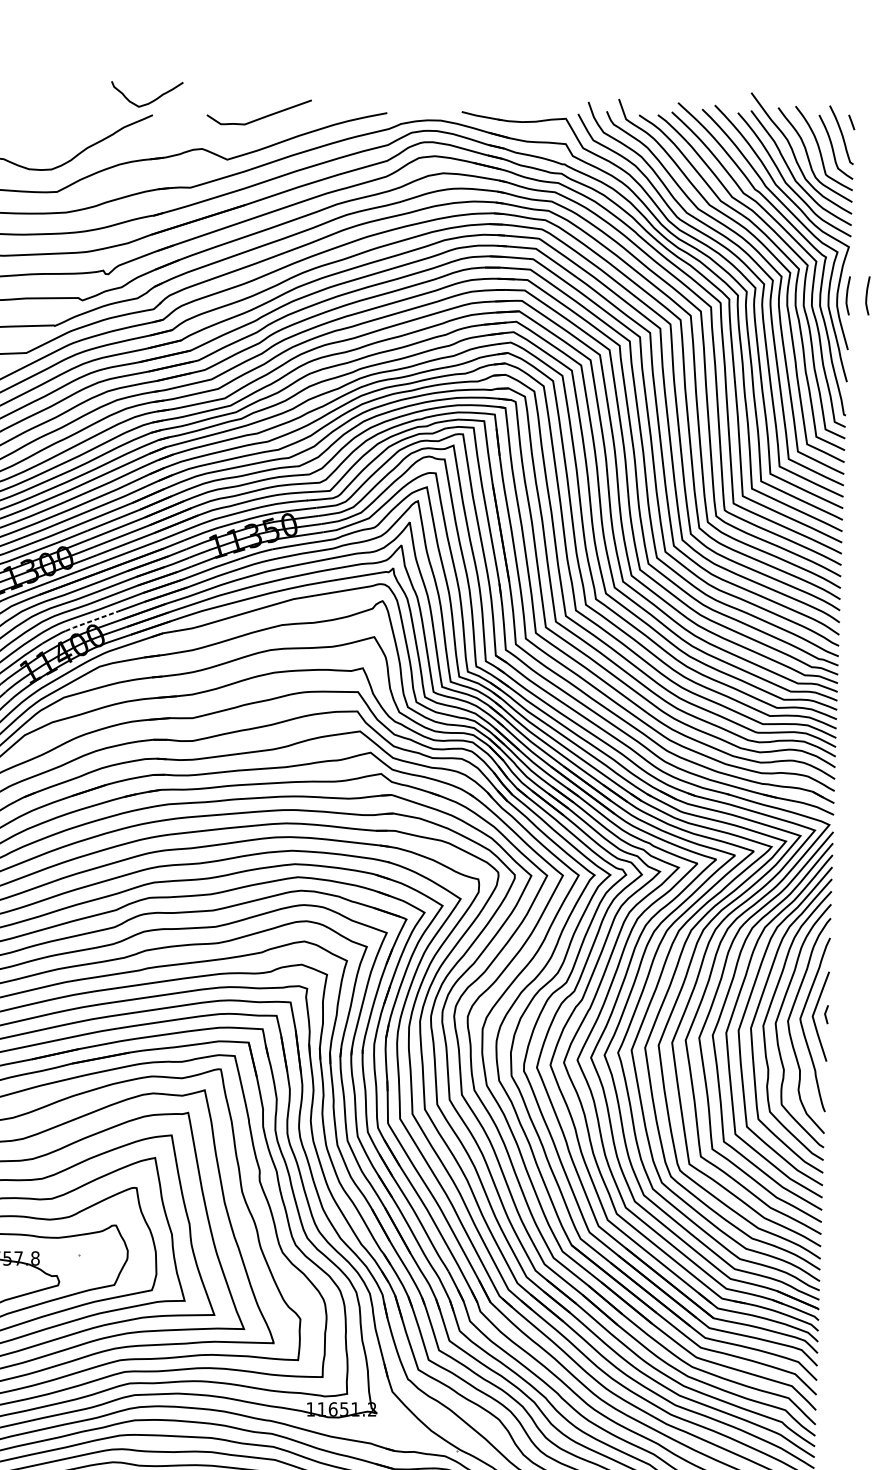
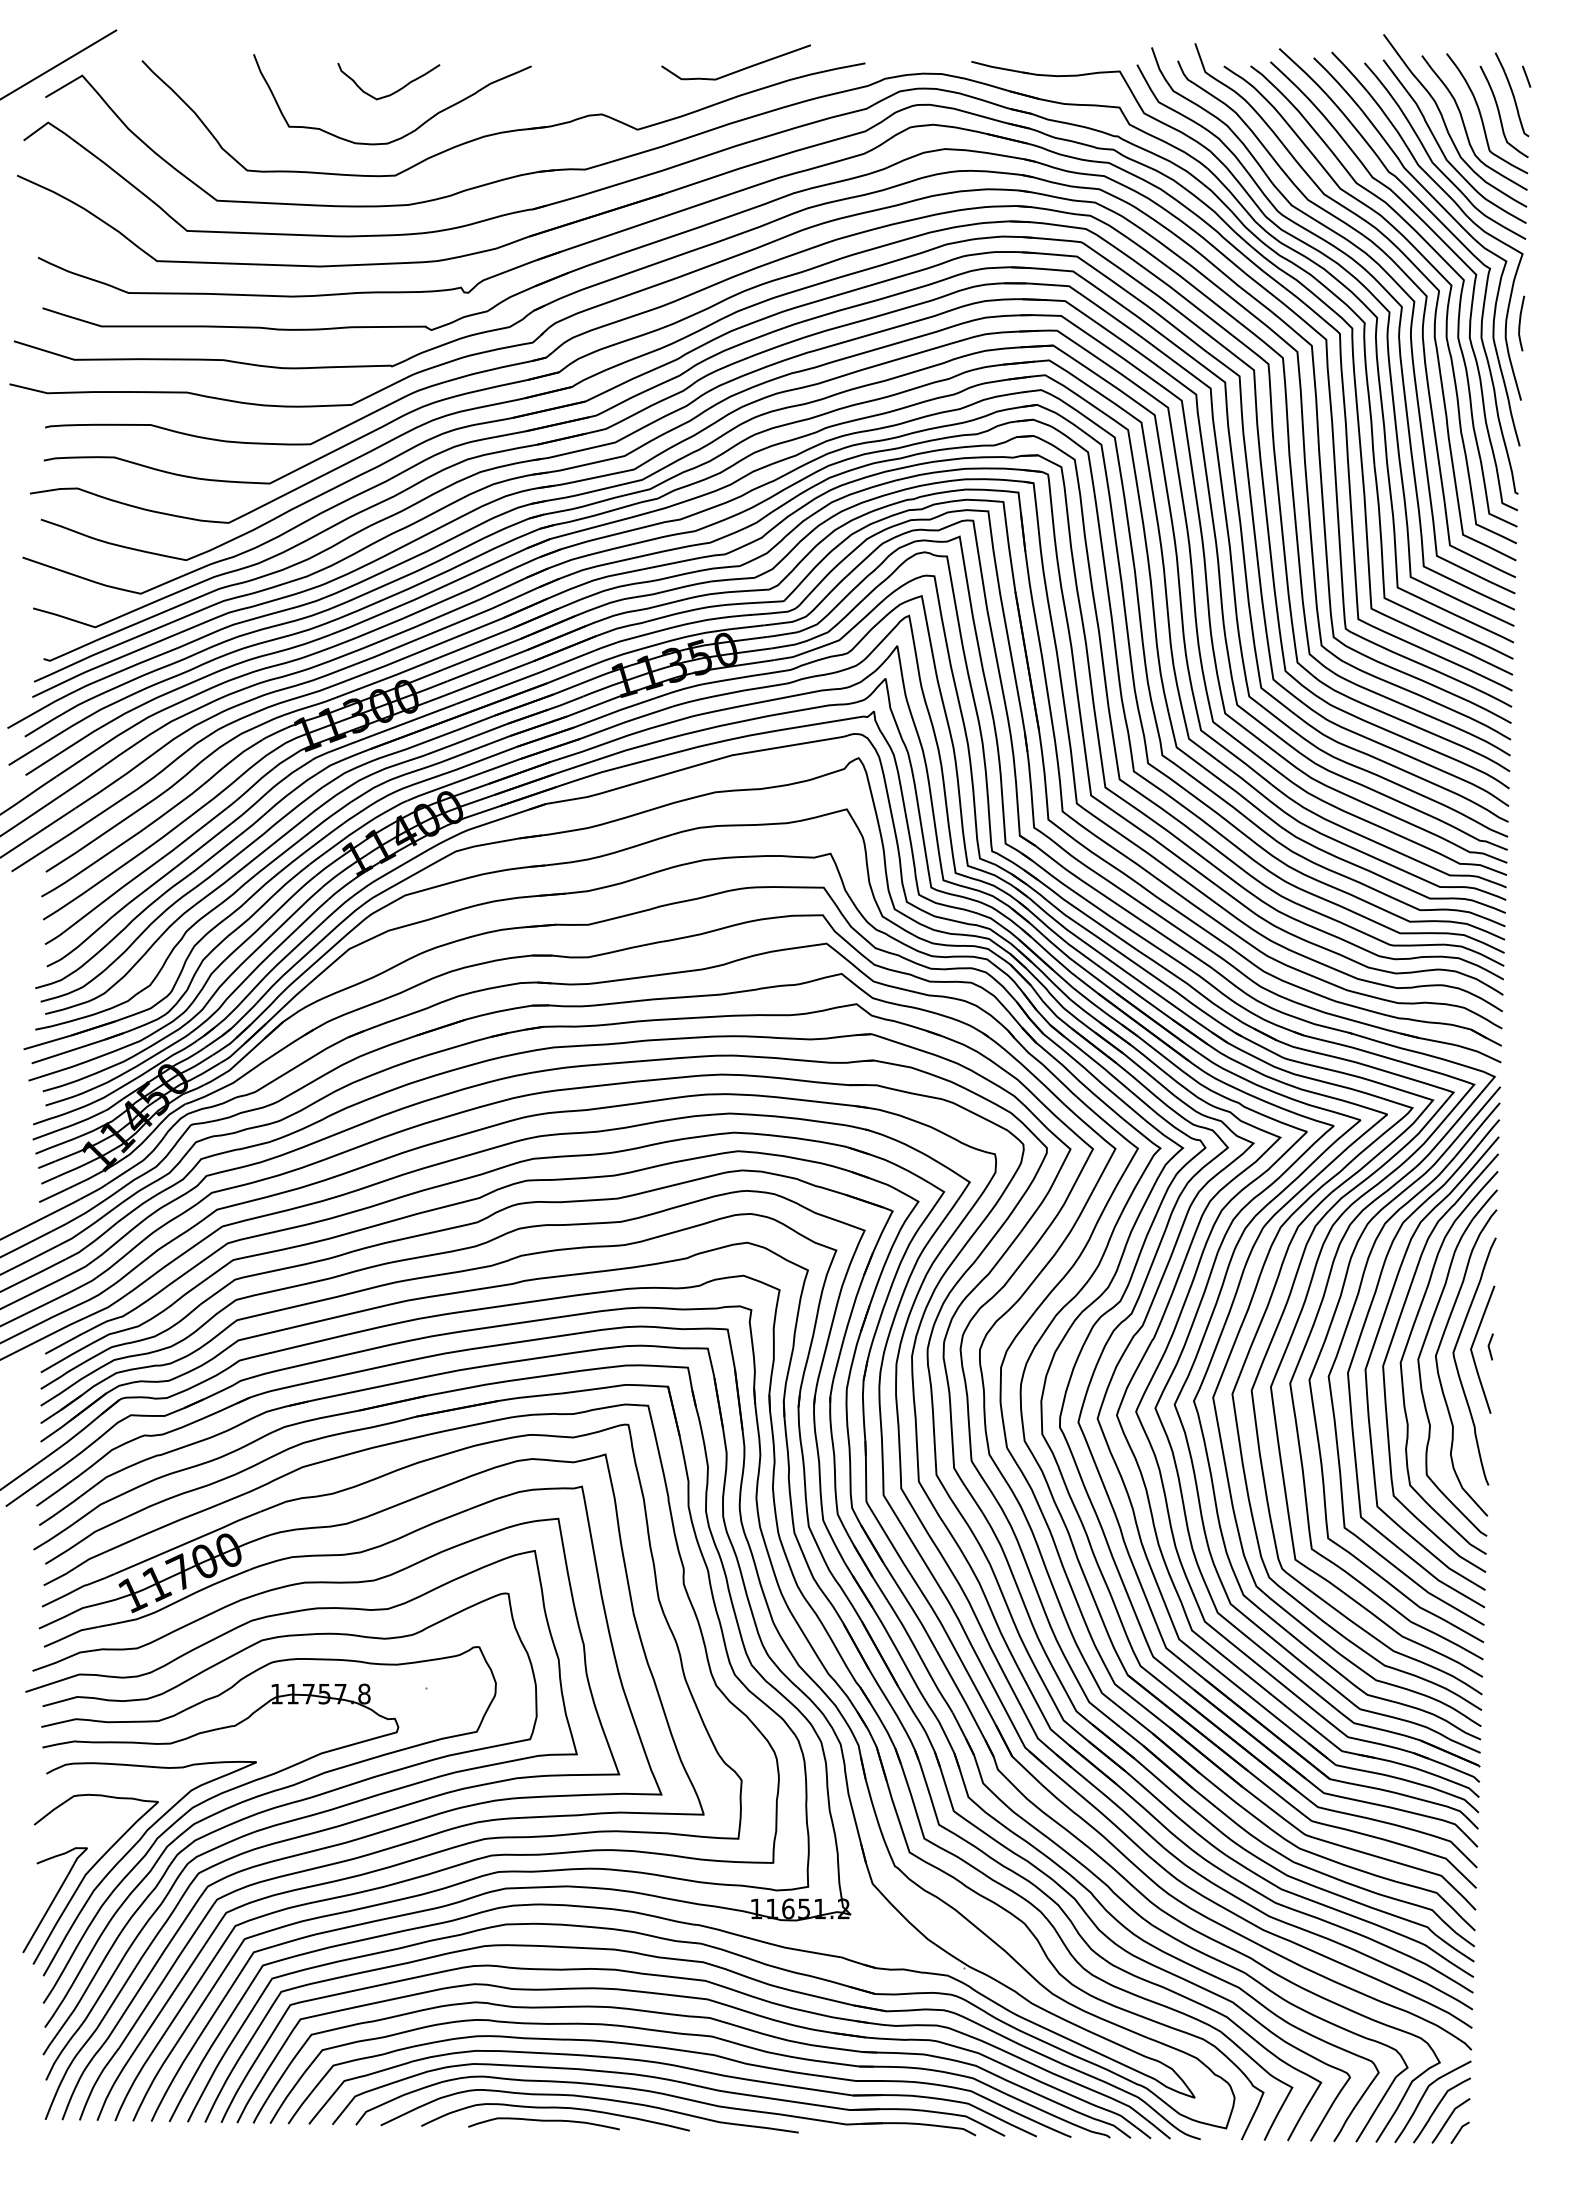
curve: (151, 101) -> (394, 91), moved
curve: (261, 117) -> (739, 69), moved
curve: (867, 295) -> (1548, 323), removed
line: (90, 621) -> (443, 786), dashed -> solid

